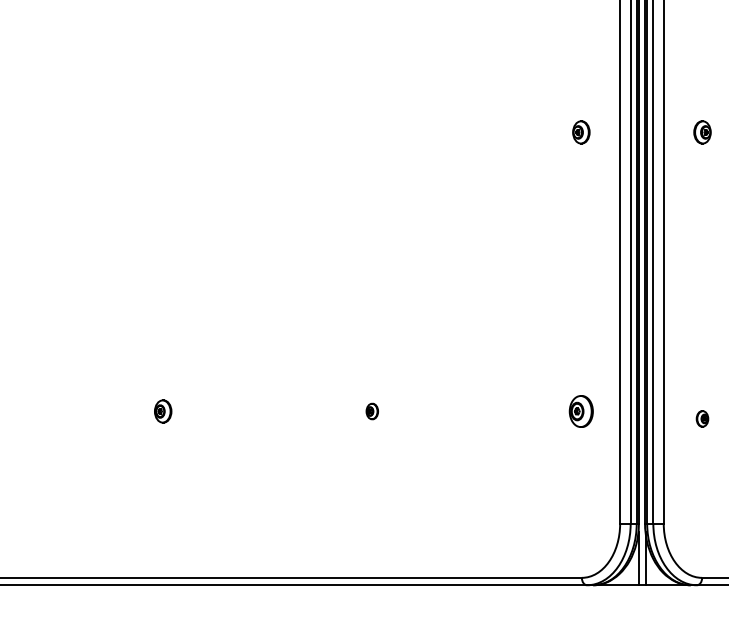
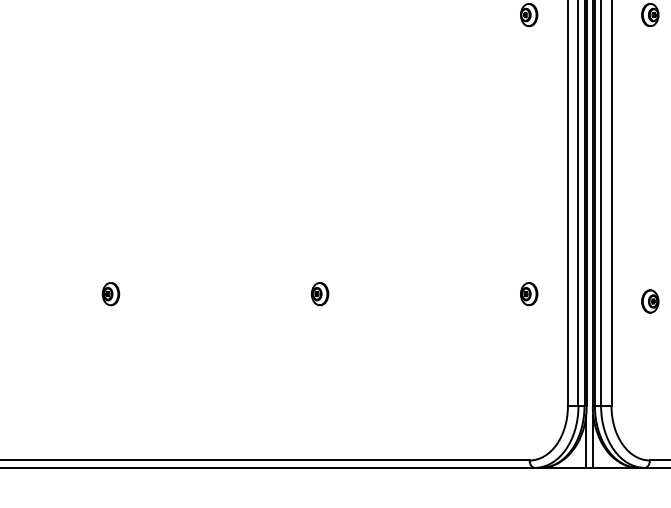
part: (372, 411) -> (320, 294), size x1.43
part: (581, 411) -> (529, 294), size x0.71
part: (702, 418) -> (650, 301), size x1.43

